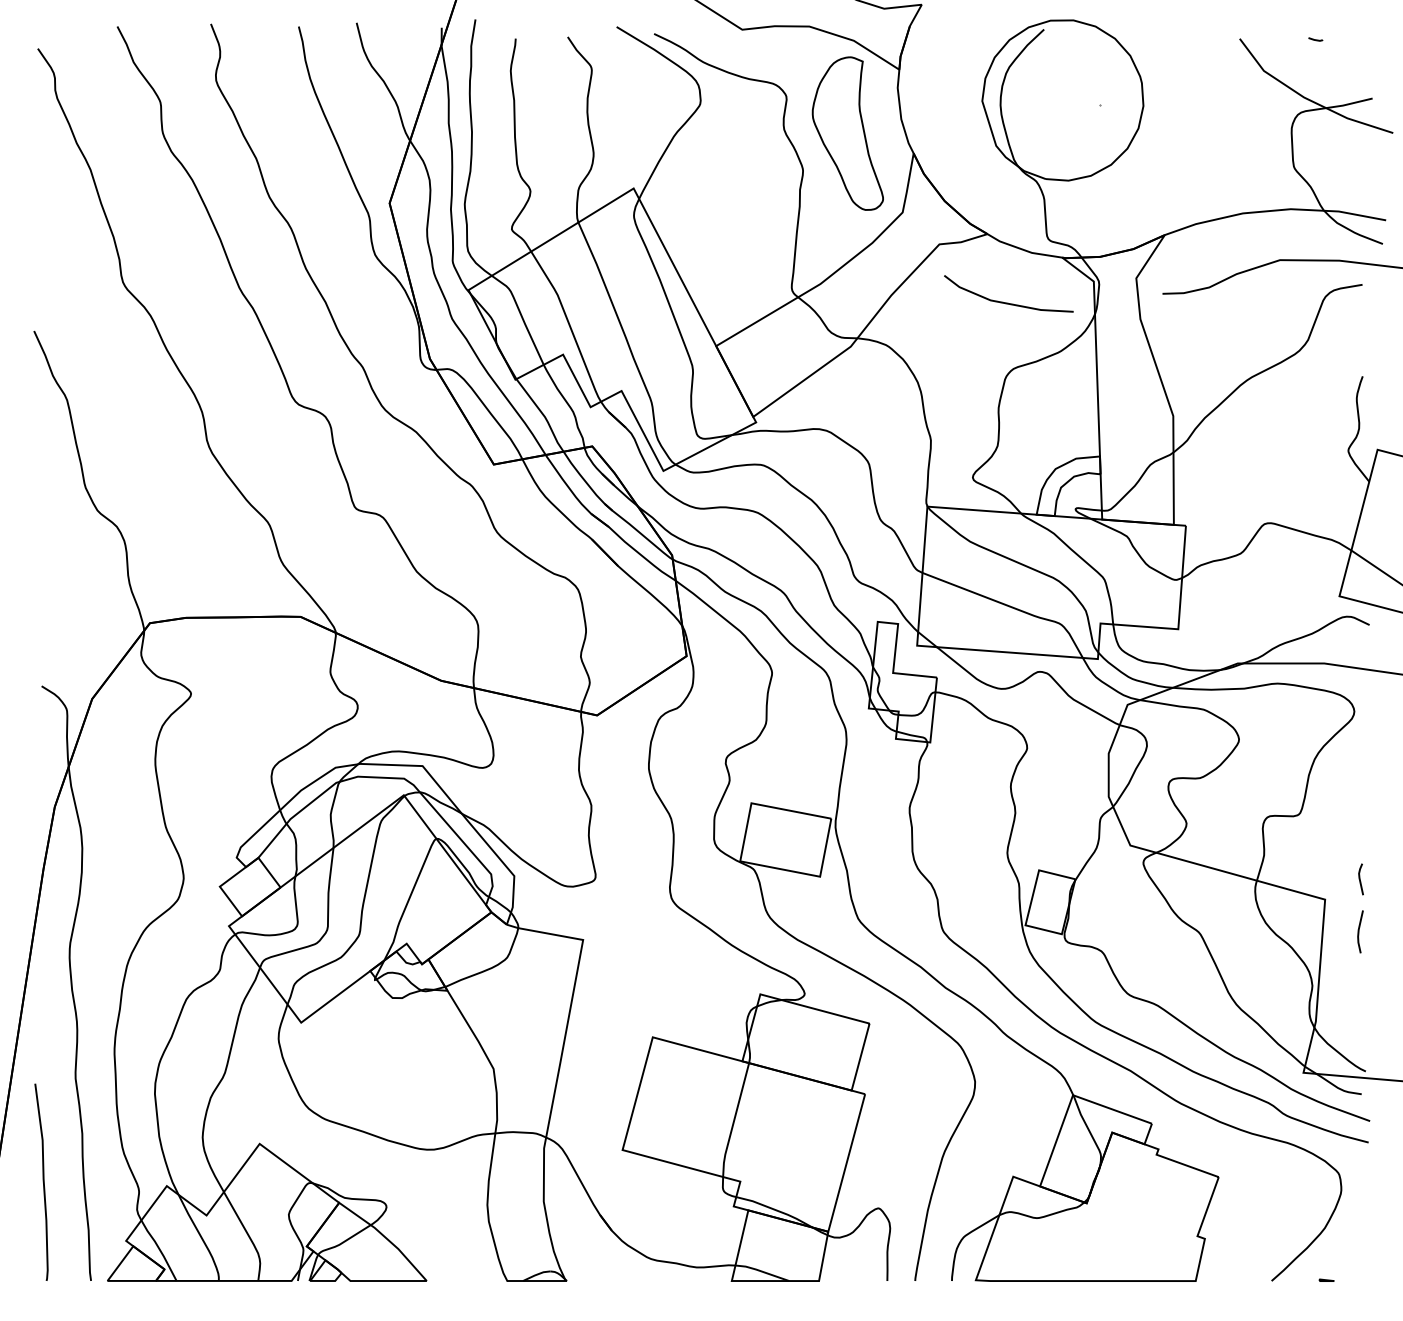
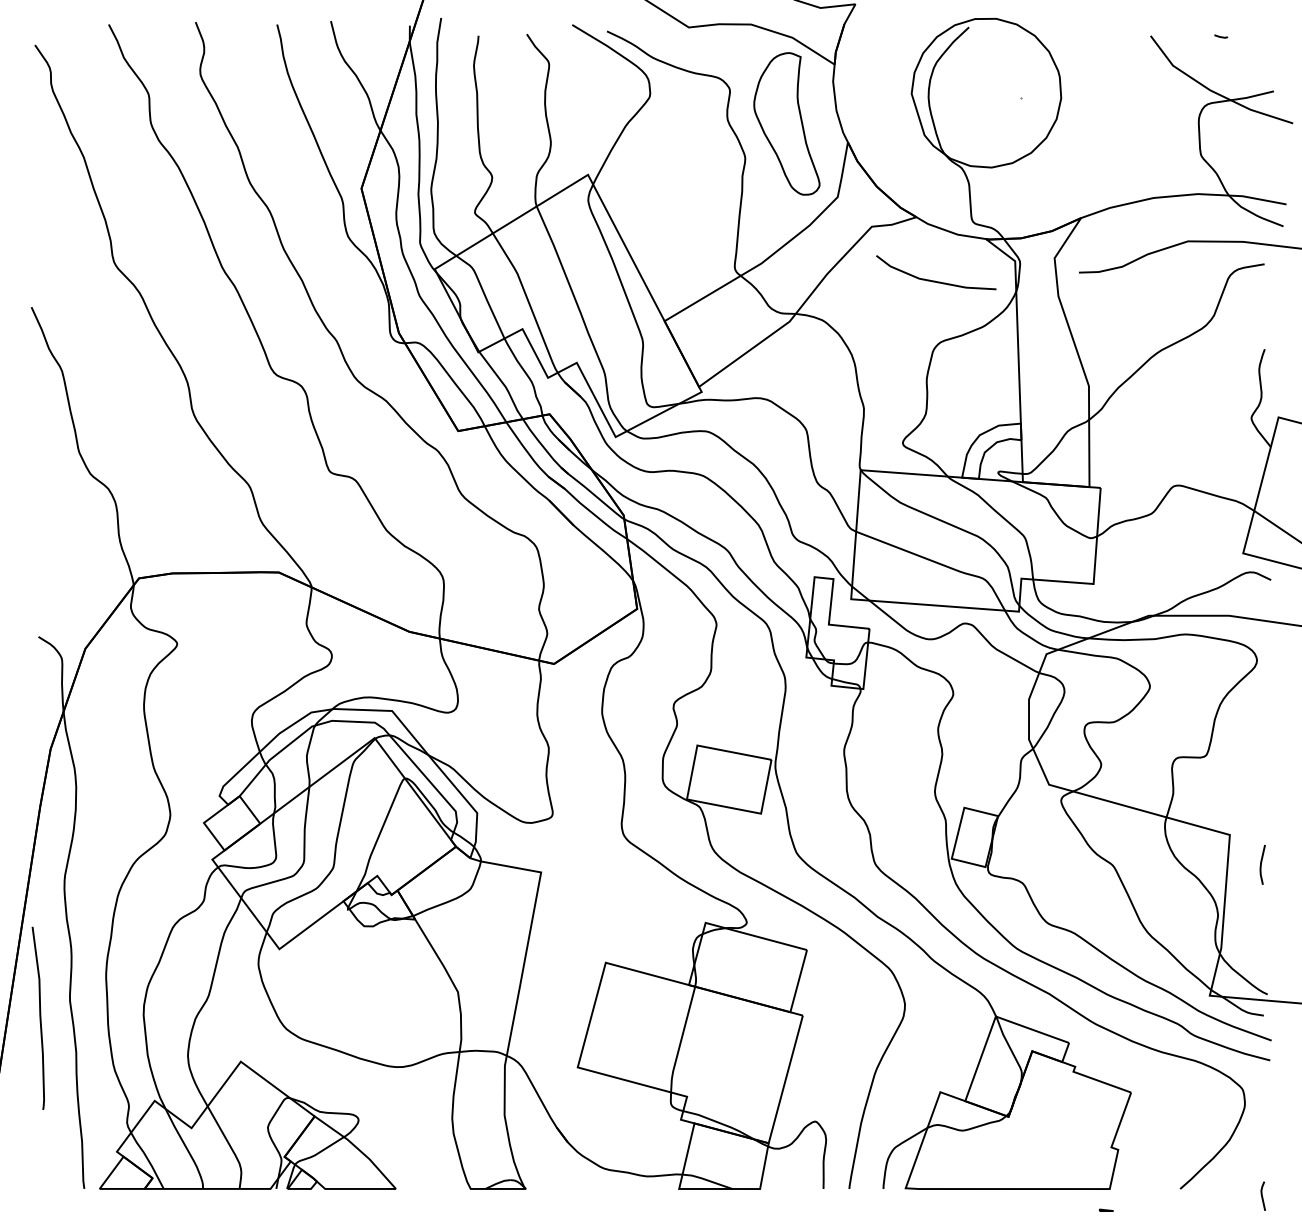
line: (1360, 878) -> (1262, 1195), moved
curve: (42, 1181) -> (39, 1017), moved
part: (1325, 1279) -> (1105, 1209), moved

